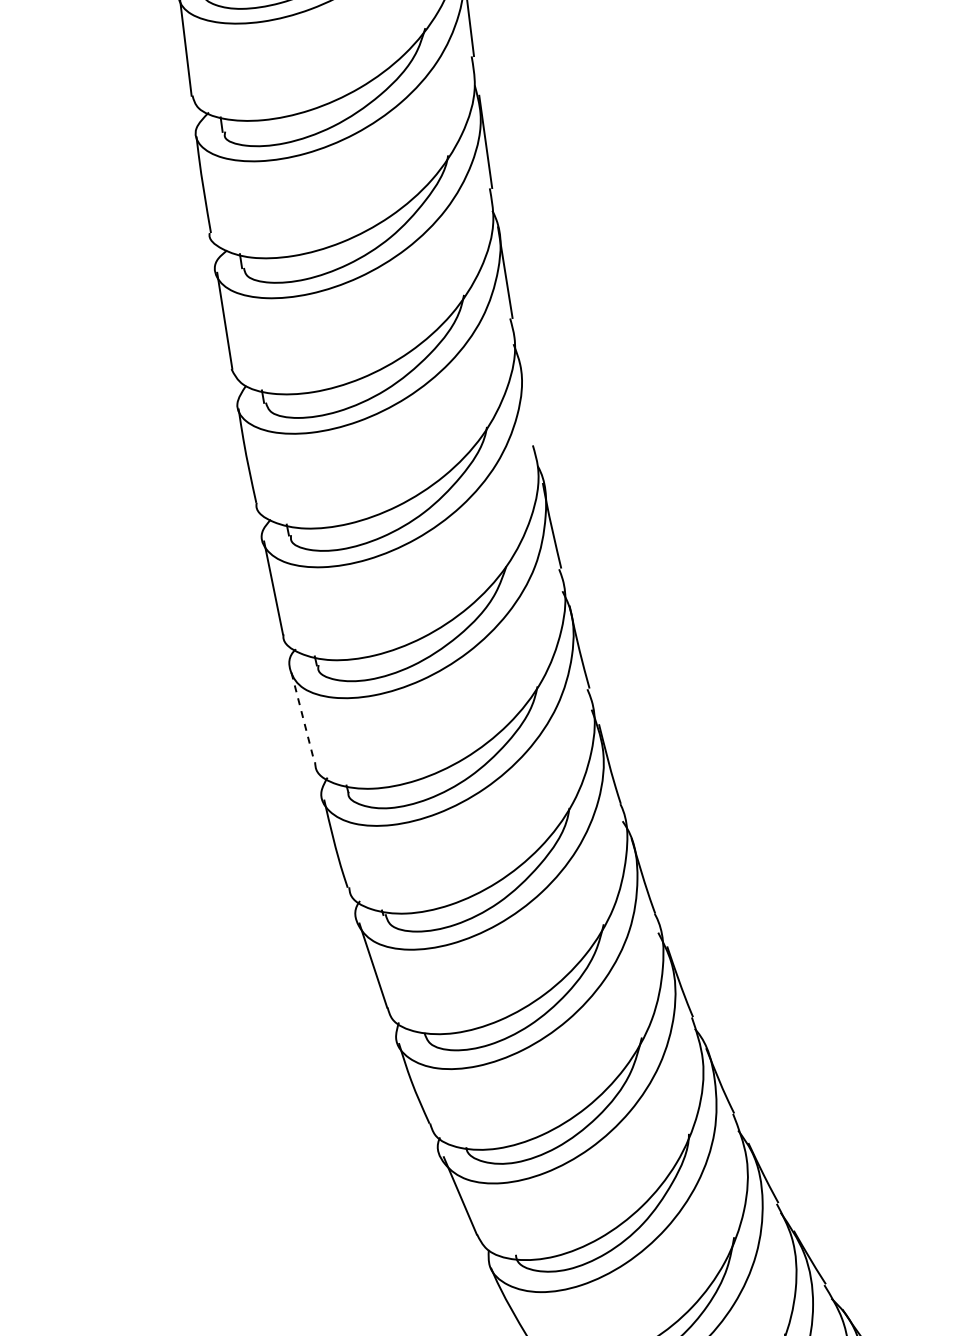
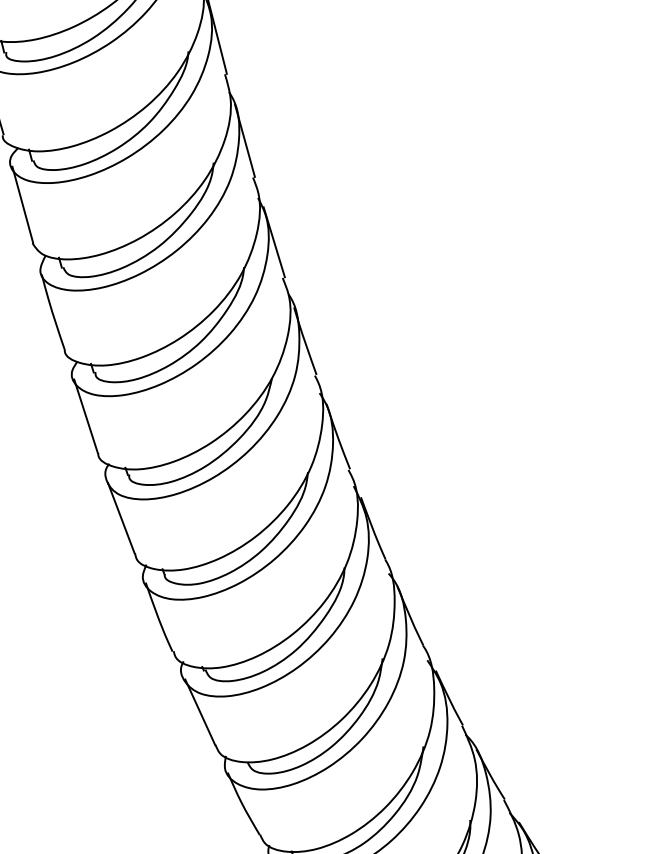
line: (527, 400) -> (274, 242), added
line: (303, 717) -> (121, 518), dashed -> solid

